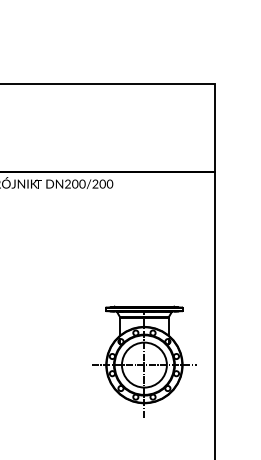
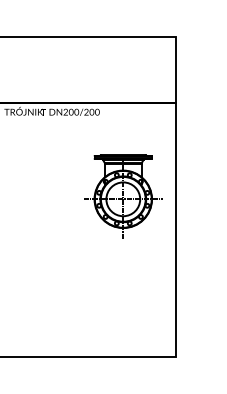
part: (144, 361) -> (123, 196), moved

